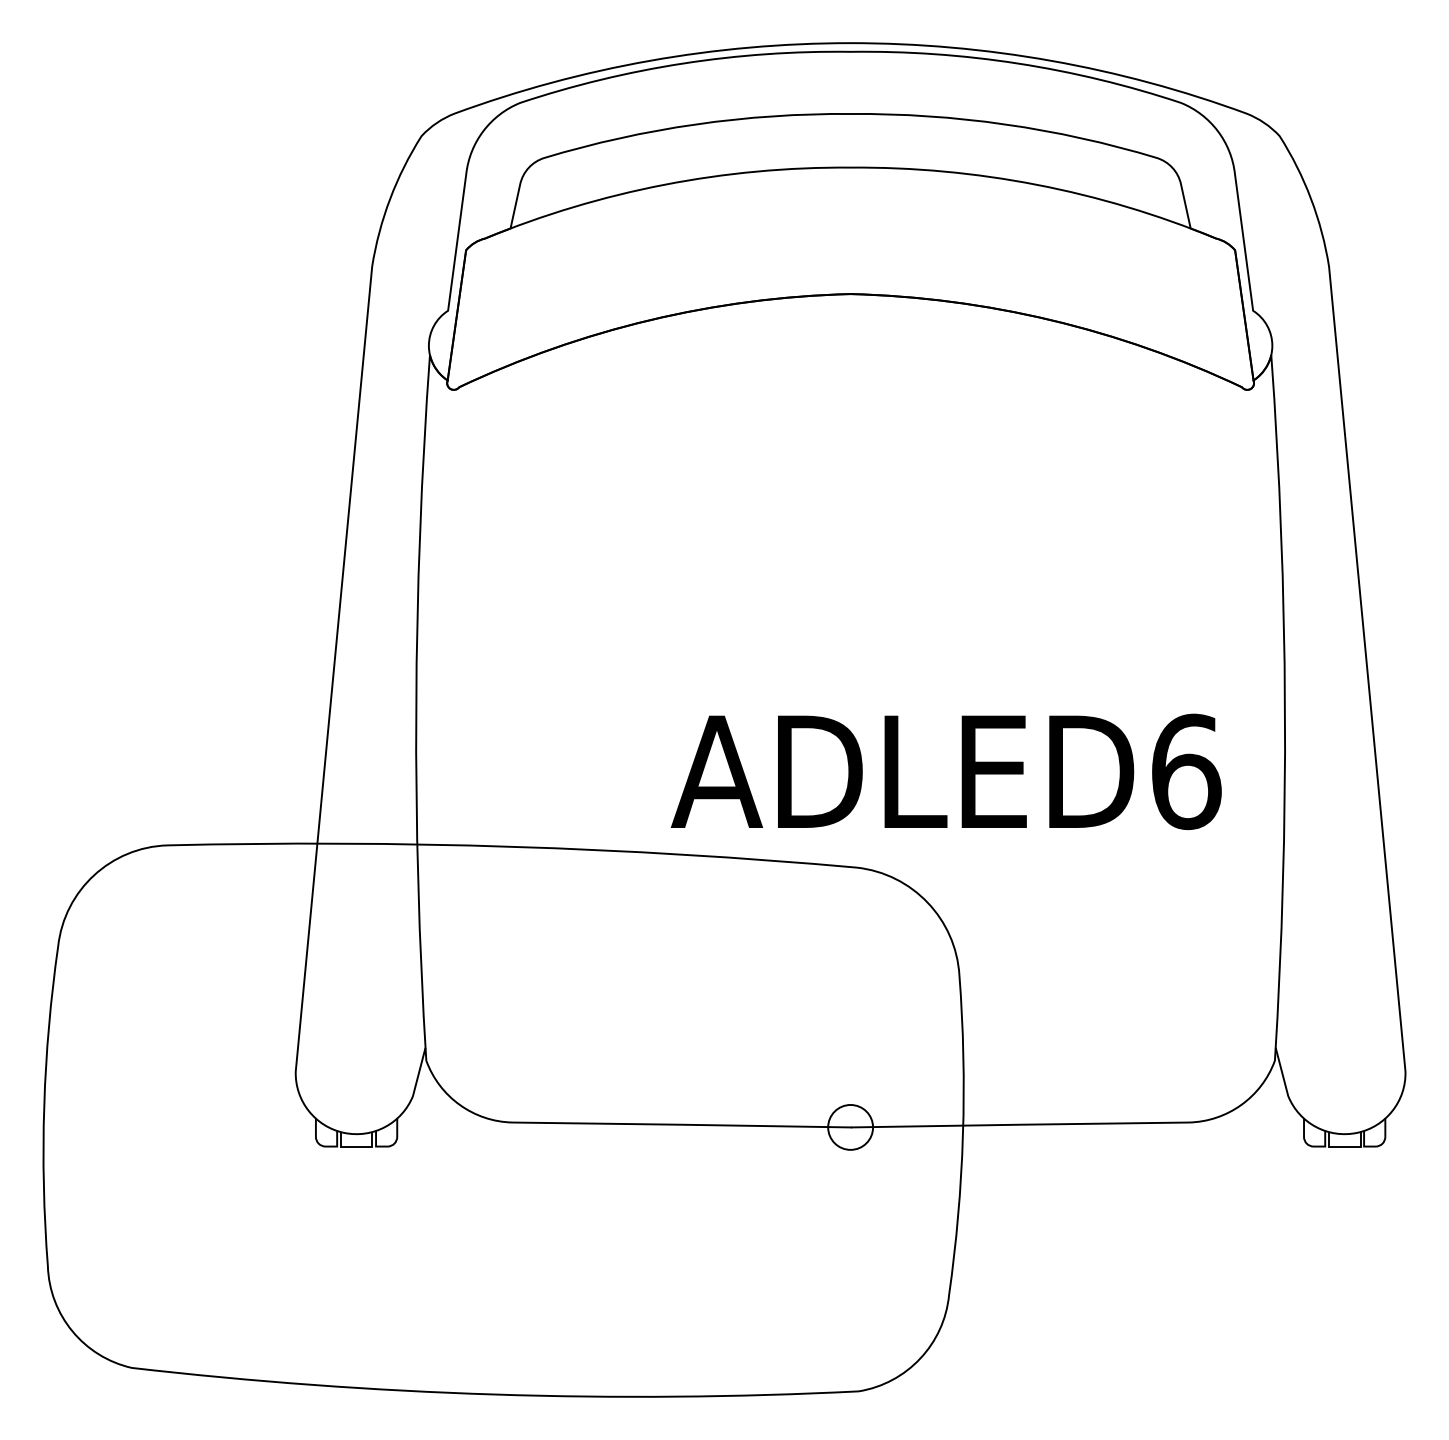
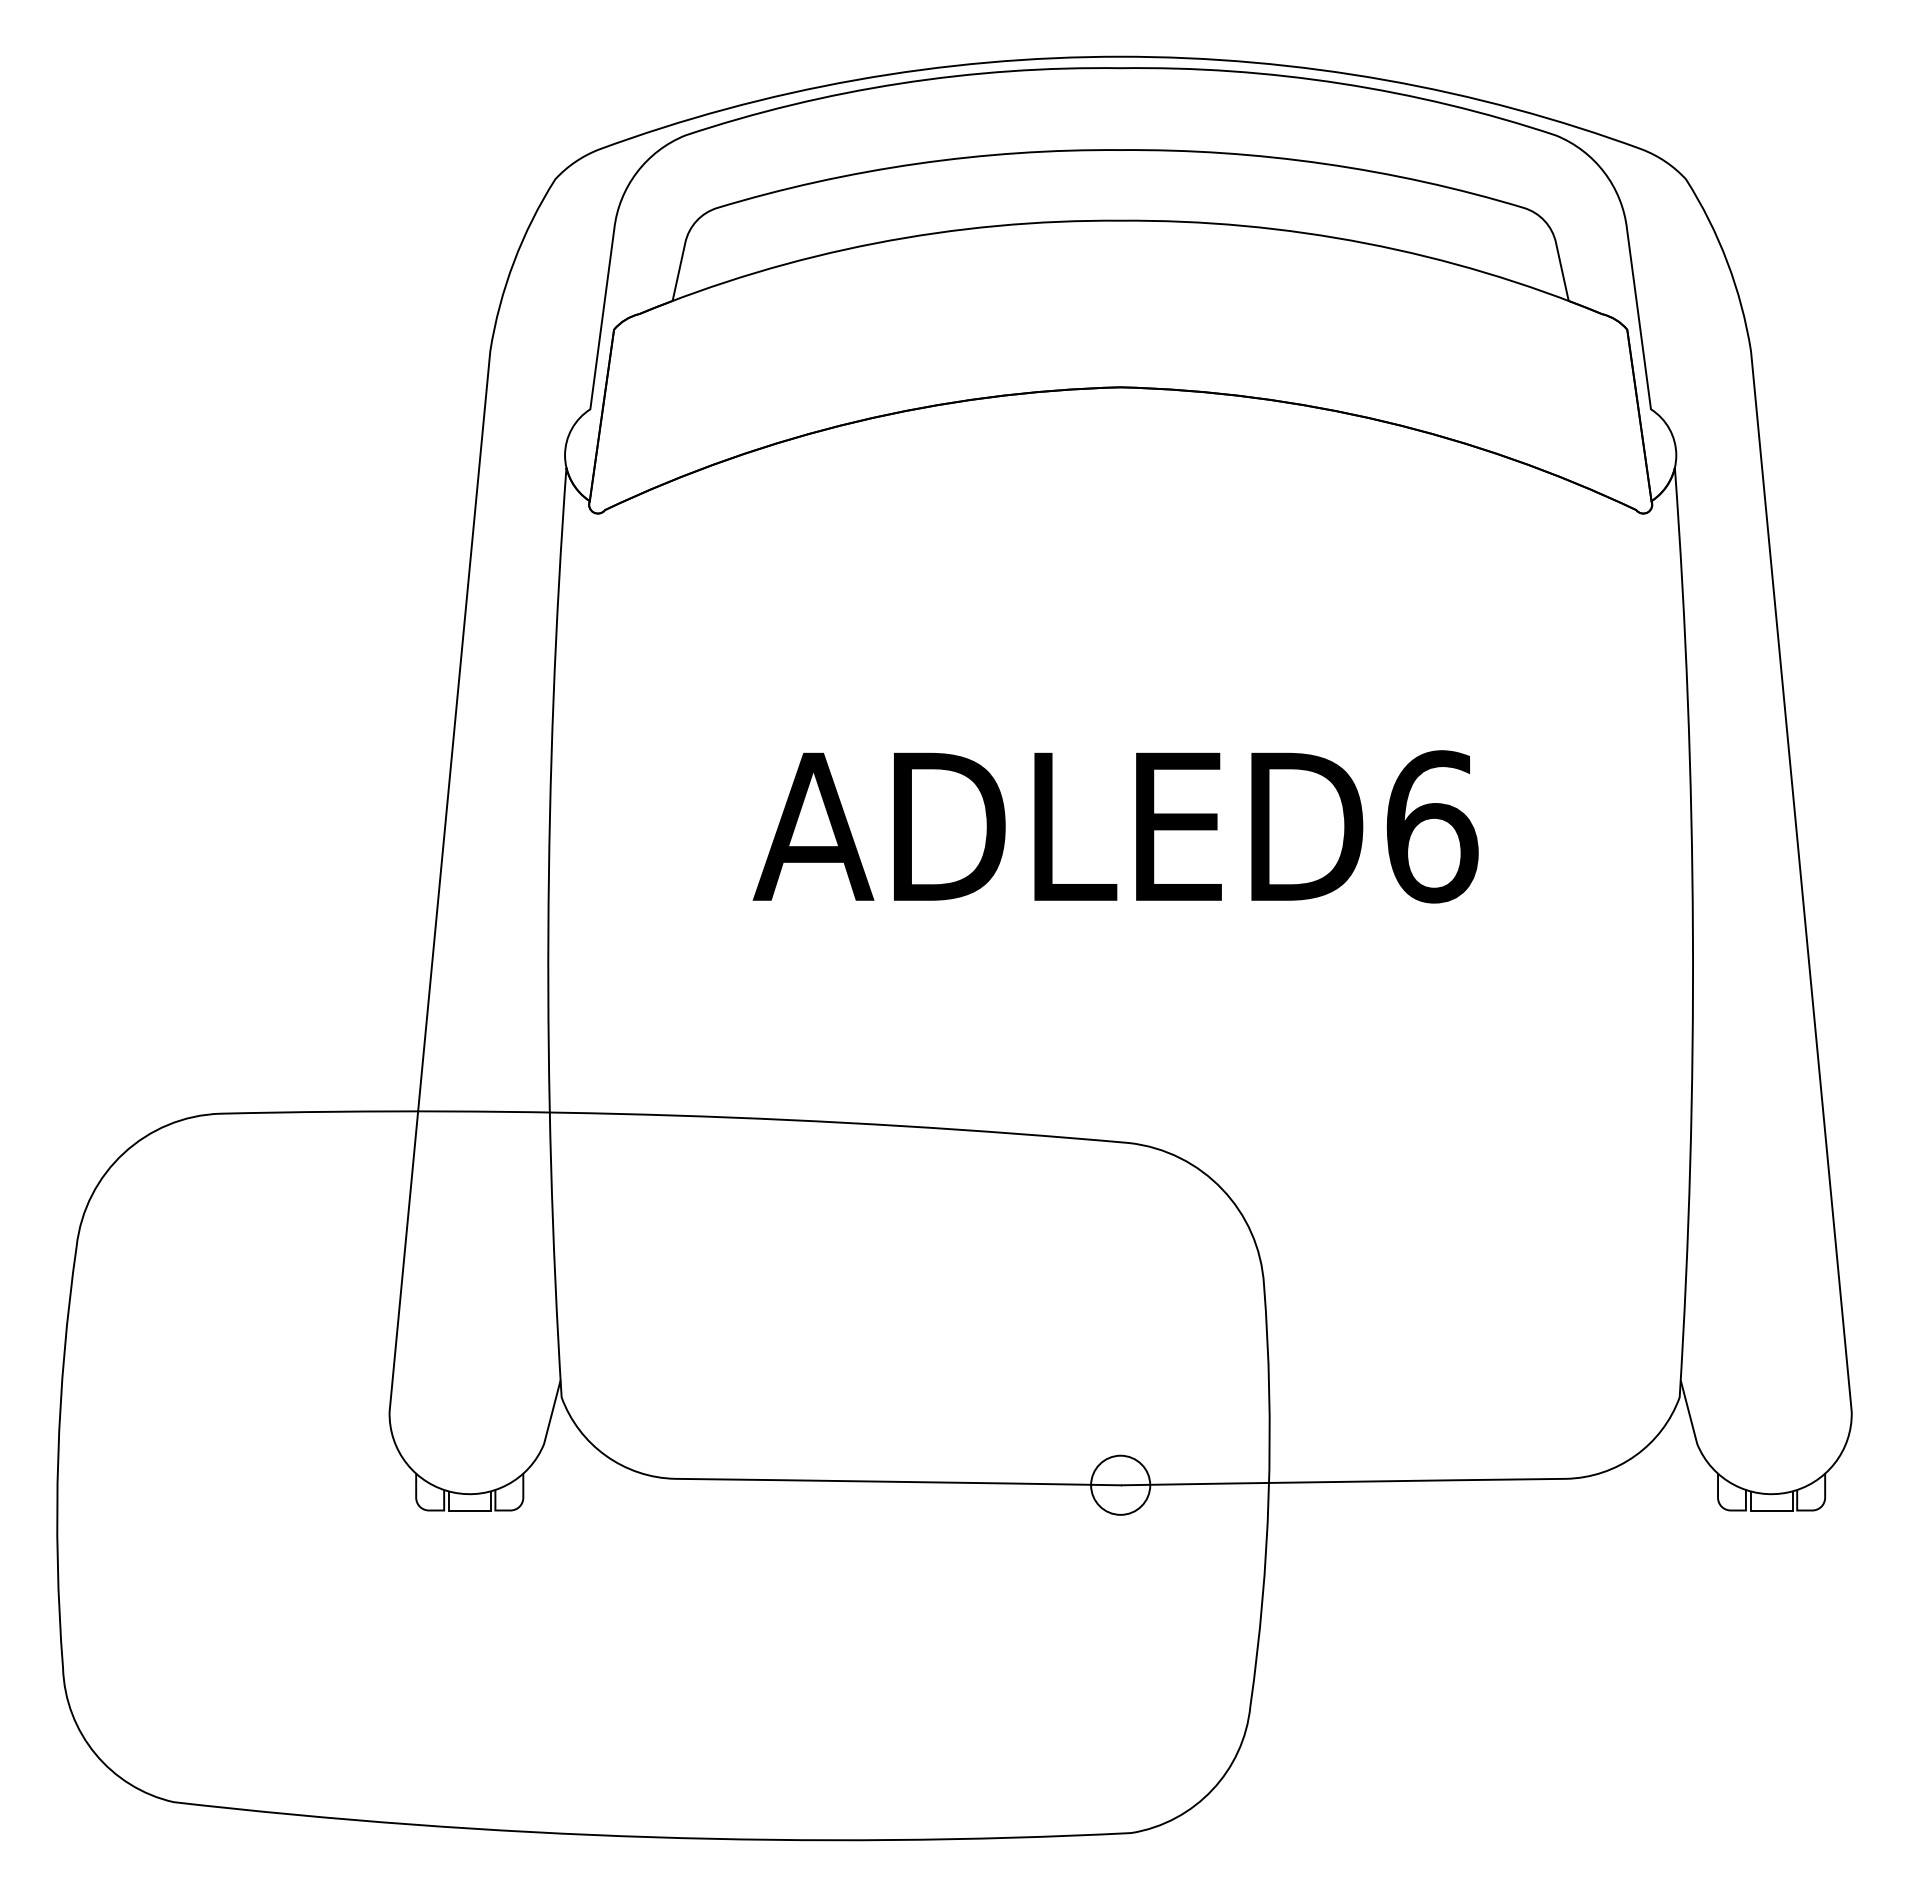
text: (946, 771) -> (1115, 826), moved

